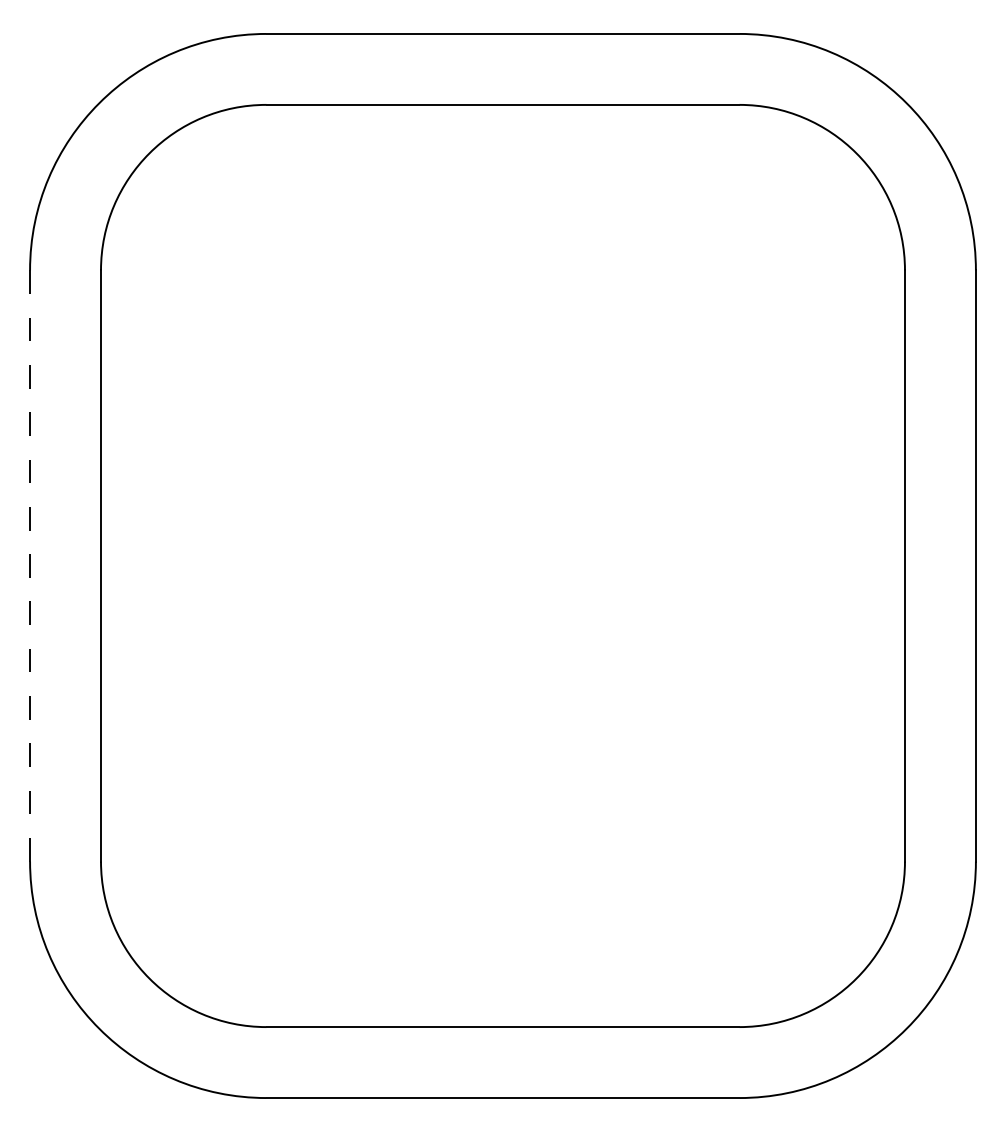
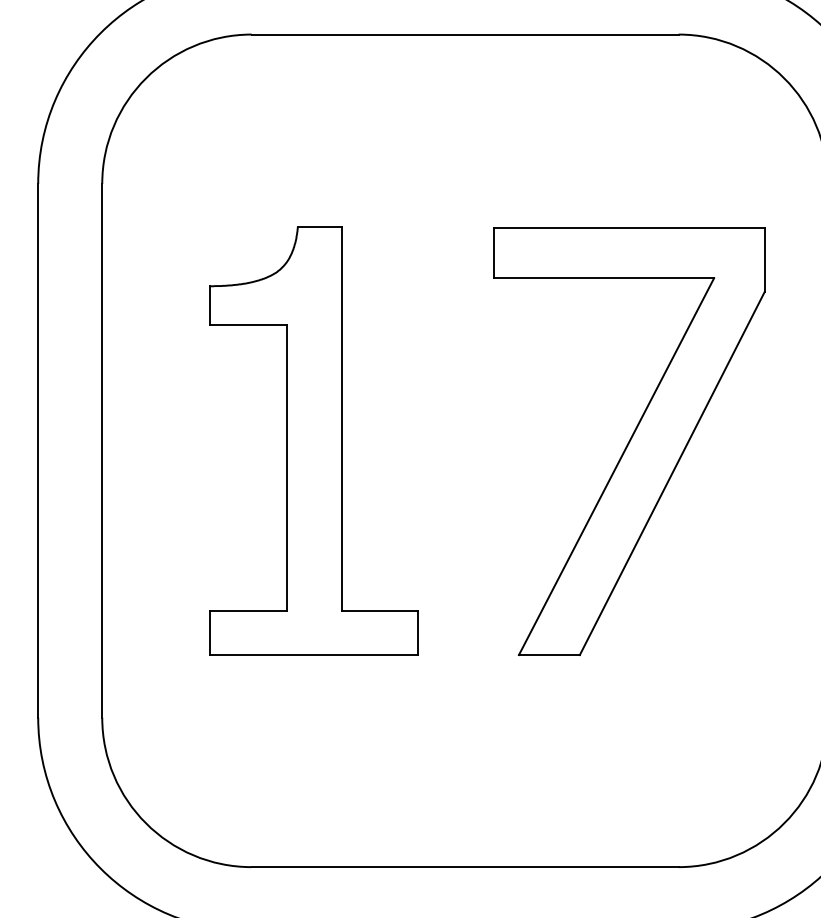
part: (335, 554) -> (313, 440), added
part: (684, 555) -> (629, 441), added
line: (30, 565) -> (38, 450), dashed -> solid

